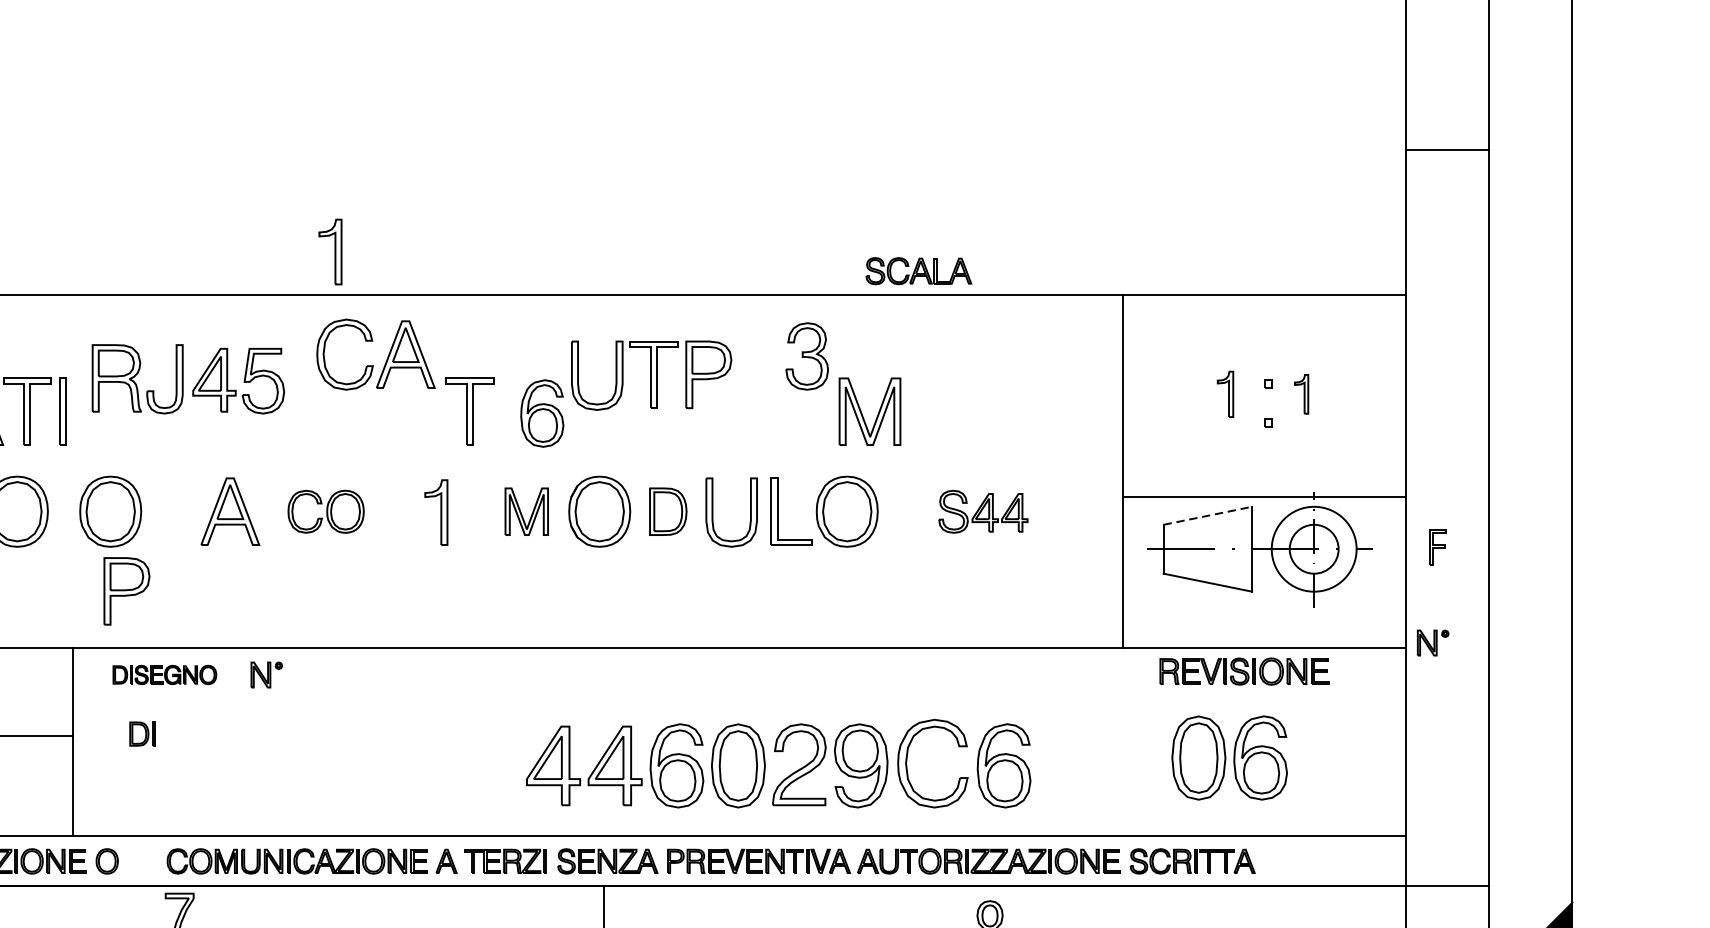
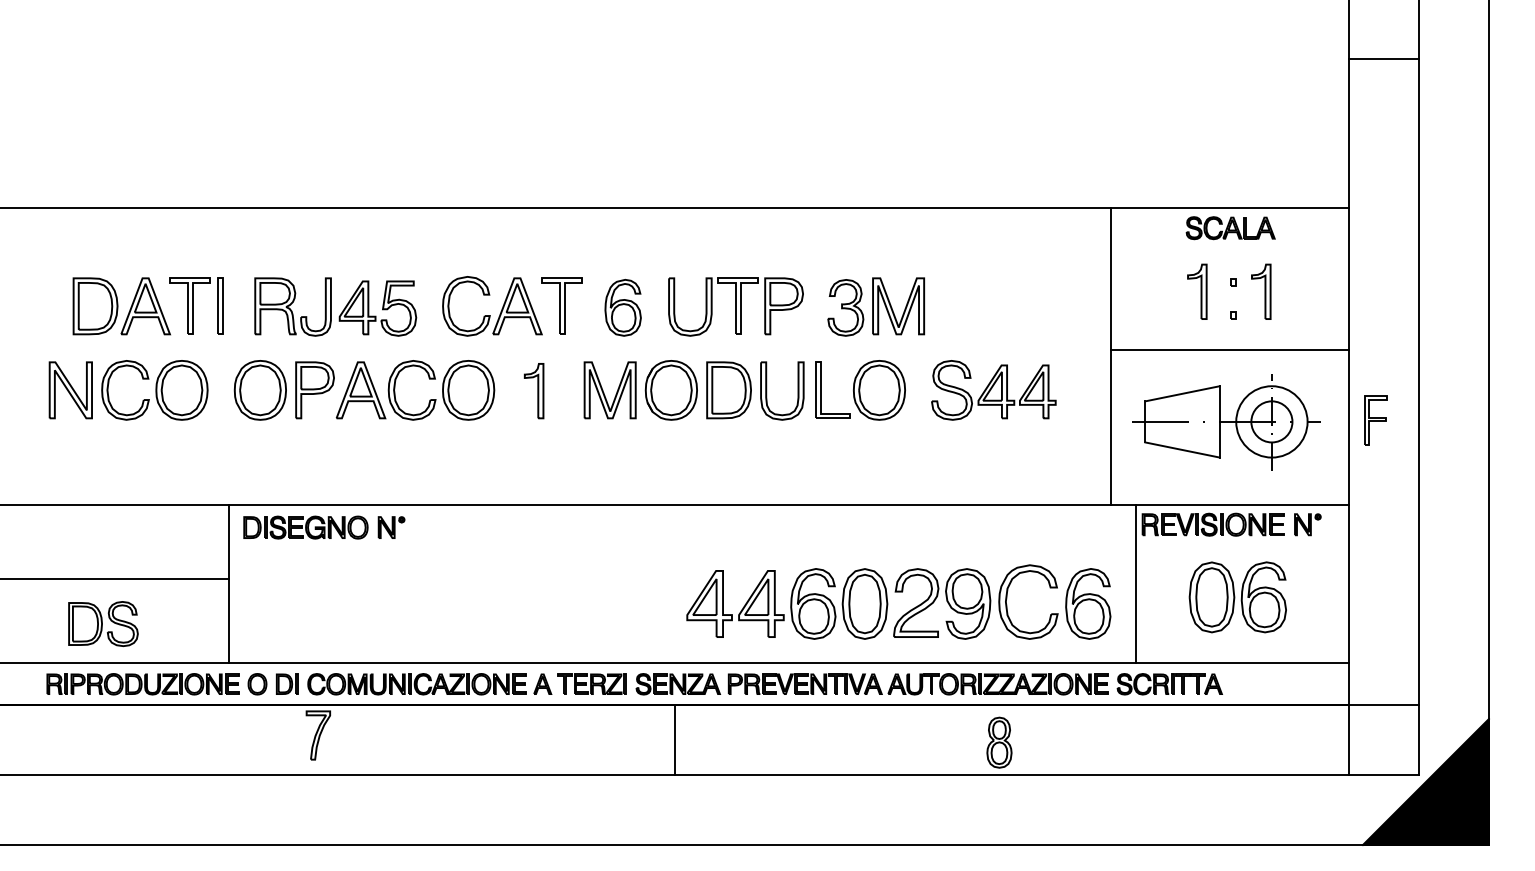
line: (1446, 150) -> (1383, 58), moved
part: (329, 252) -> (444, 172), removed
part: (918, 271) -> (1230, 228), moved
part: (806, 356) -> (845, 307), moved
part: (386, 357) -> (501, 308), moved
part: (650, 375) -> (735, 306), moved
part: (188, 378) -> (335, 306), moved
part: (1225, 394) -> (1197, 291), size x1.43
part: (1301, 394) -> (1261, 291), size x1.67
line: (1263, 496) -> (1229, 349), moved
part: (326, 511) -> (441, 390), size x1.67
part: (526, 511) -> (609, 390), size x1.43
part: (667, 511) -> (728, 390), size x1.43
part: (982, 511) -> (993, 390), size x1.67
line: (1207, 515) -> (1182, 393), dashed -> solid
part: (1437, 547) -> (1375, 420), size x1.67
part: (126, 591) -> (314, 390), moved
part: (1432, 642) -> (1307, 524), moved
part: (164, 674) -> (305, 527), size x1.43
part: (141, 733) -> (286, 683), moved
line: (1153, 741) -> (1136, 583), added
part: (778, 752) -> (898, 592), moved
part: (1229, 758) -> (1237, 597), moved

